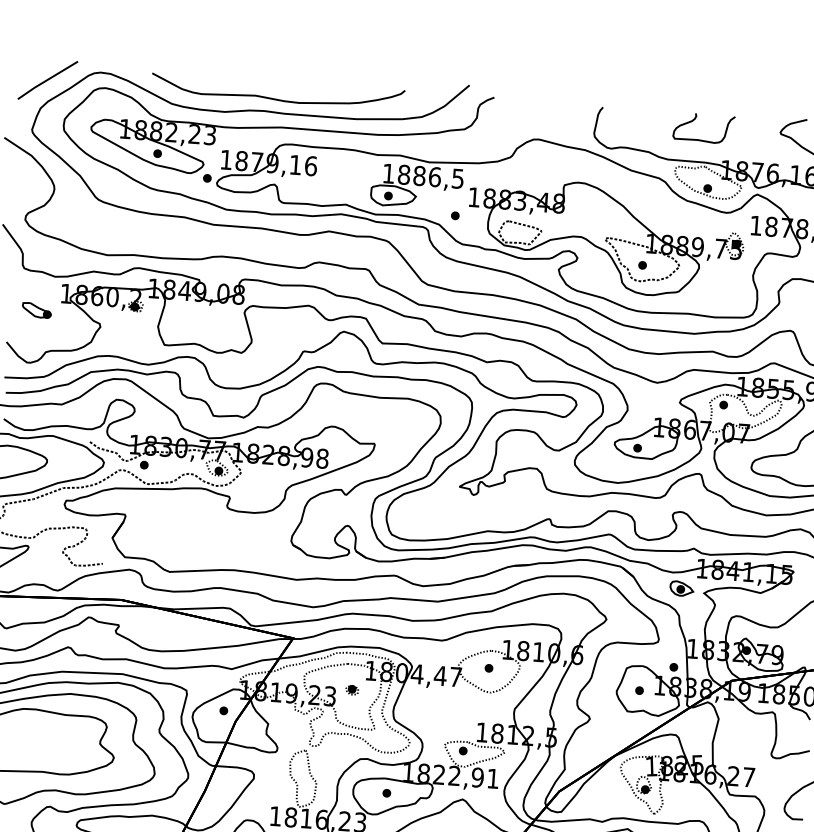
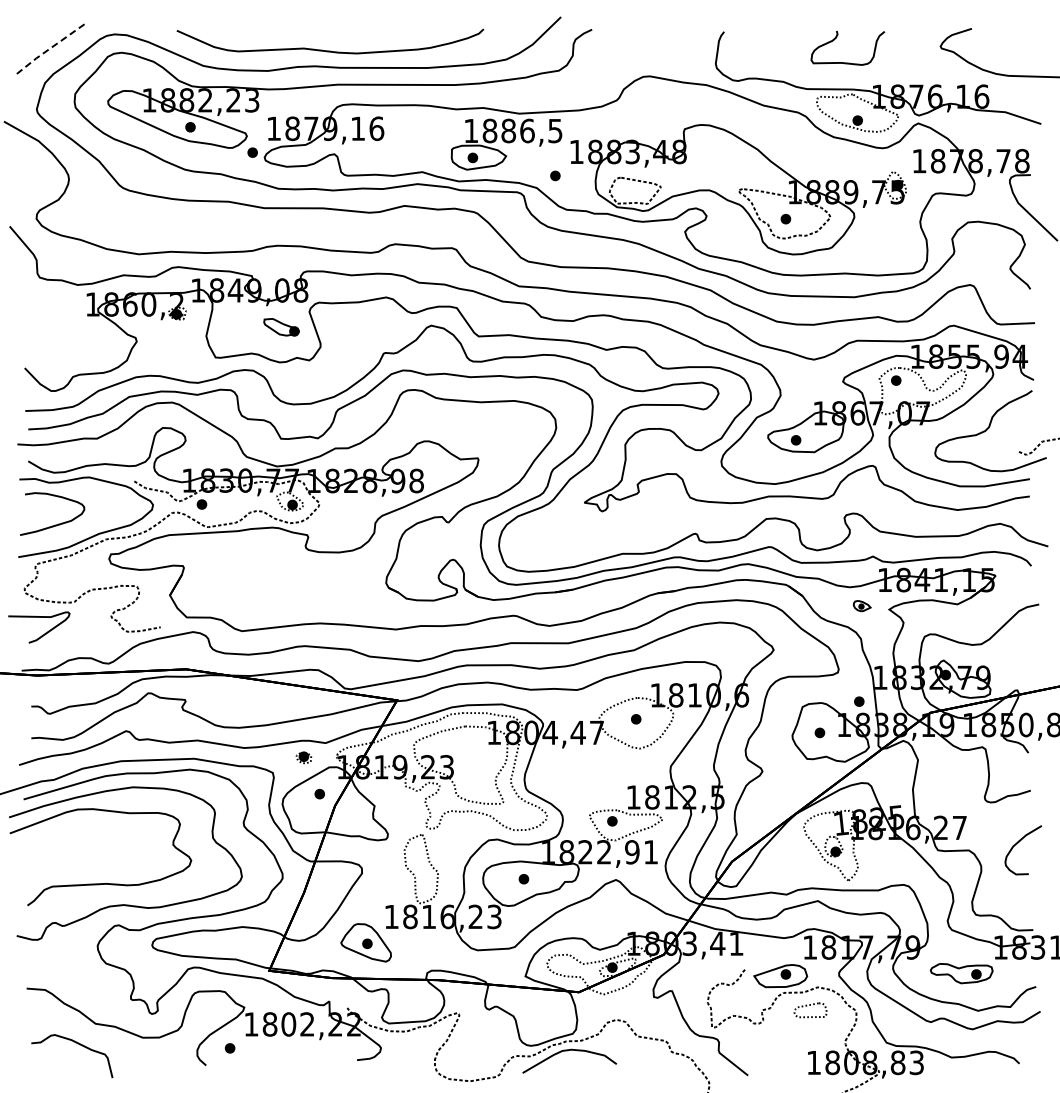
line: (47, 80) -> (50, 48), solid -> dashed
part: (36, 310) -> (281, 327), moved
part: (682, 588) -> (862, 605), size x0.6
part: (351, 689) -> (303, 757), moved

